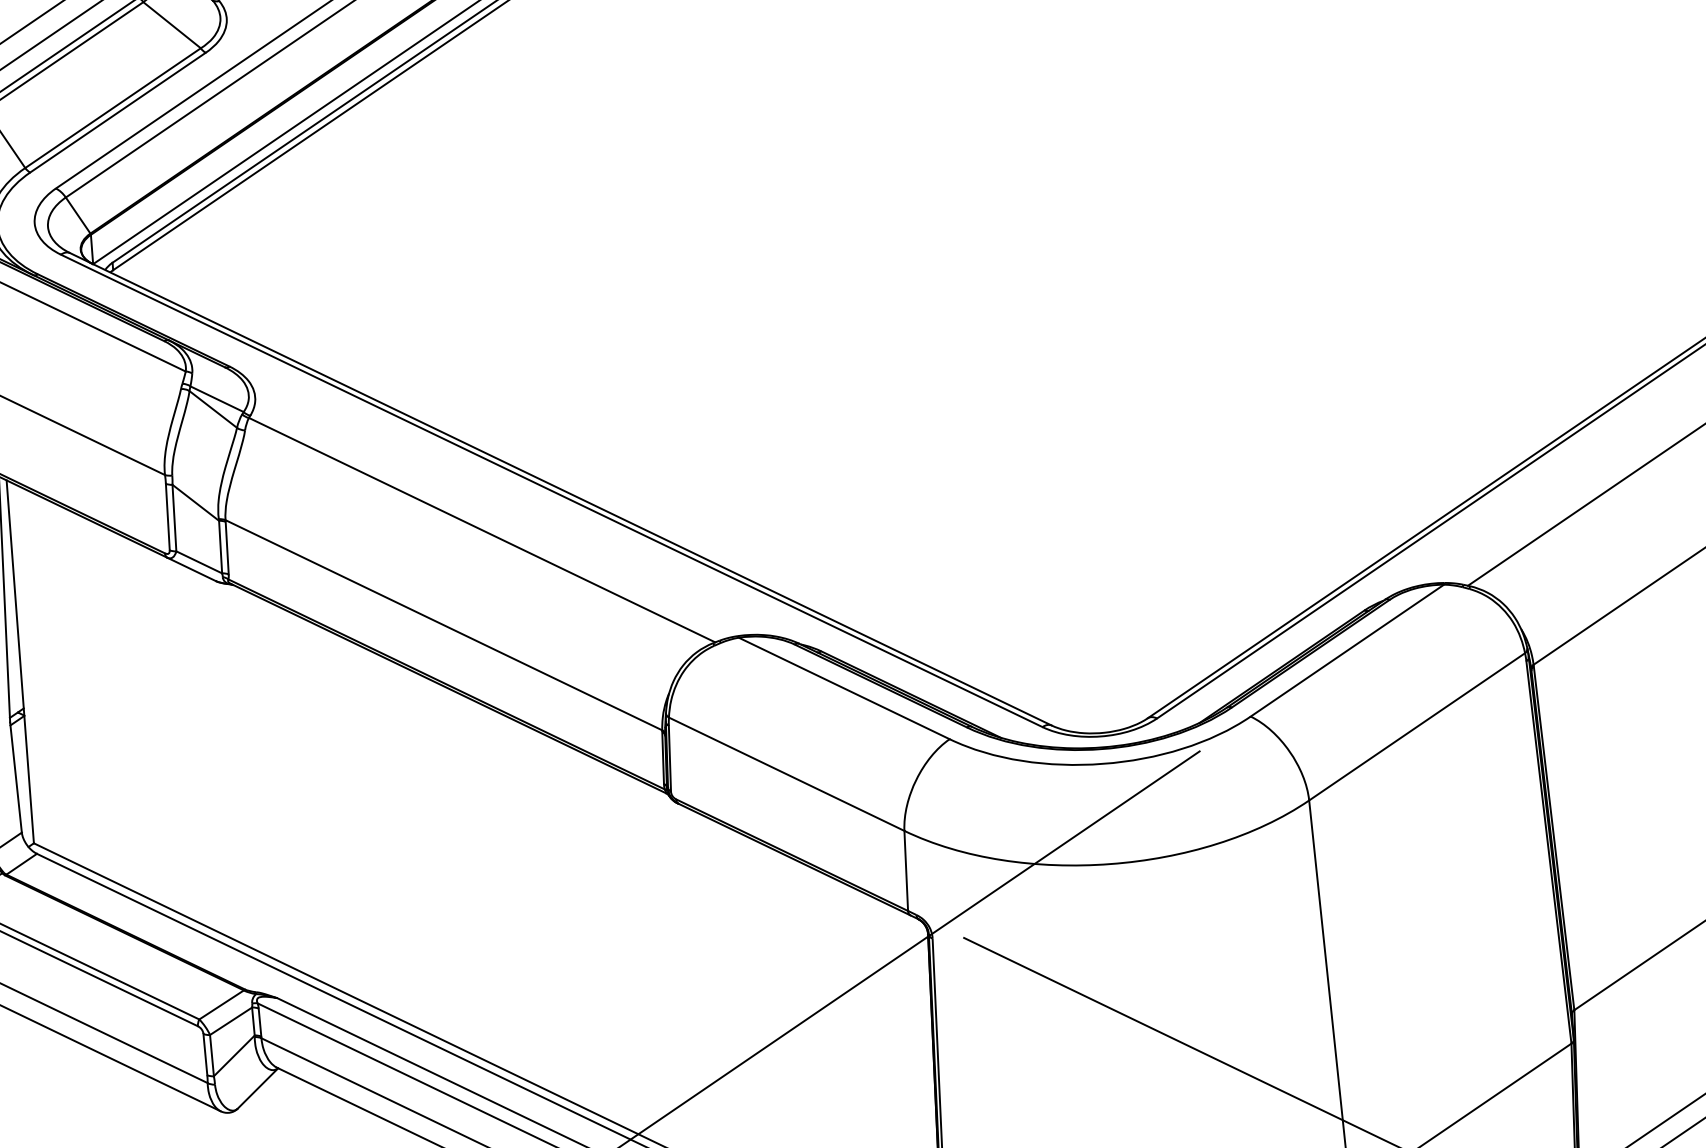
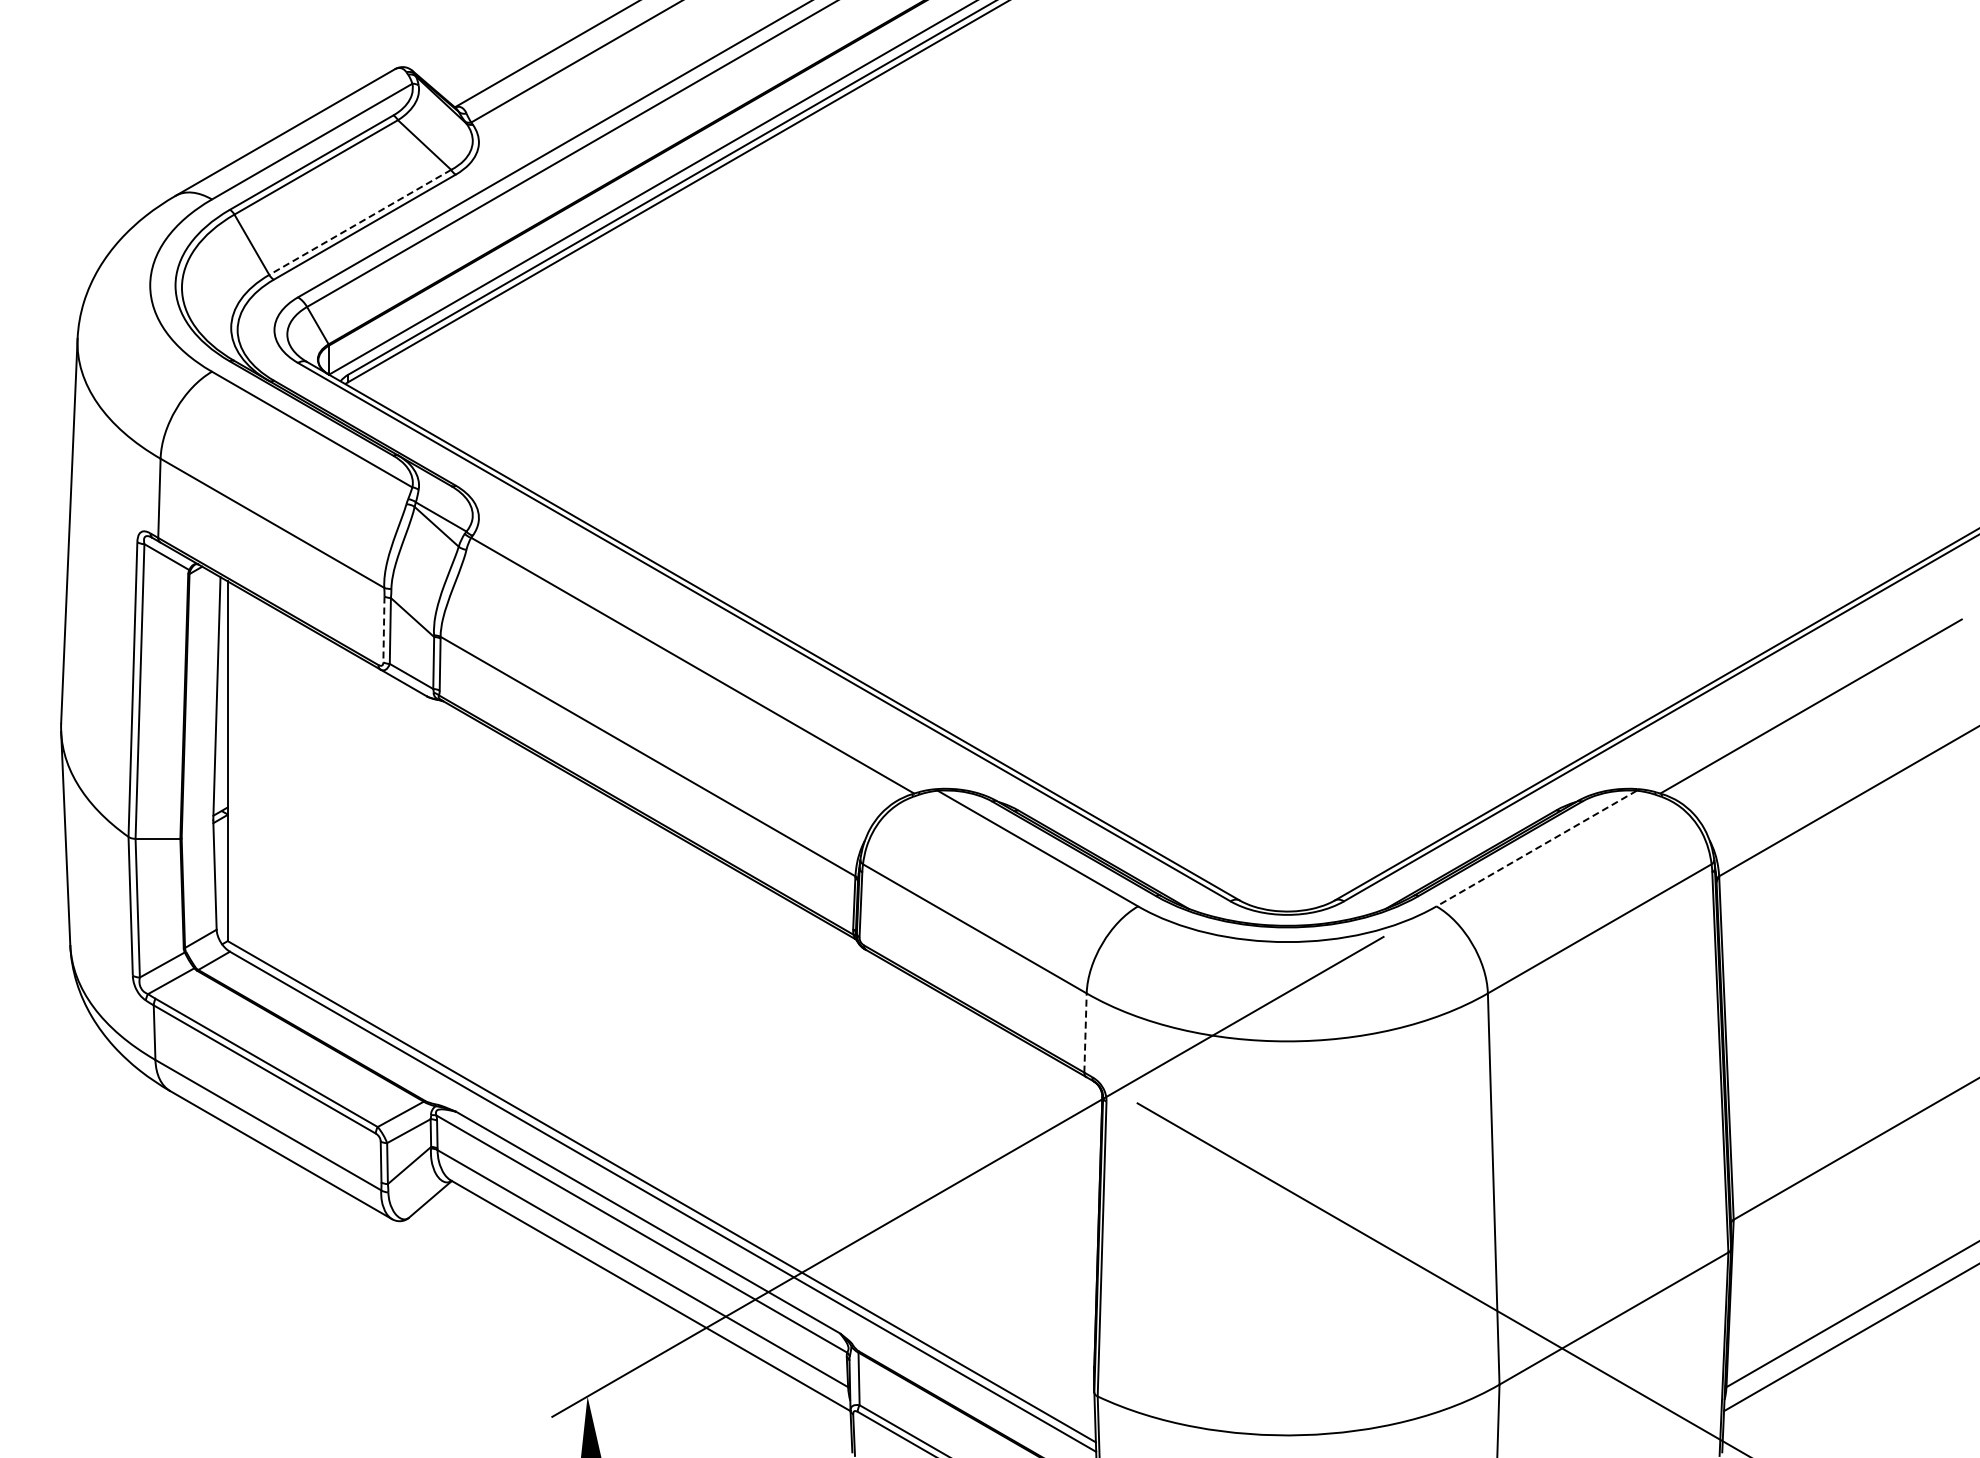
line: (112, 108) -> (359, 222), solid -> dashed
line: (167, 517) -> (383, 629), solid -> dashed
line: (1347, 650) -> (1536, 848), solid -> dashed
line: (906, 871) -> (1085, 1033), solid -> dashed

